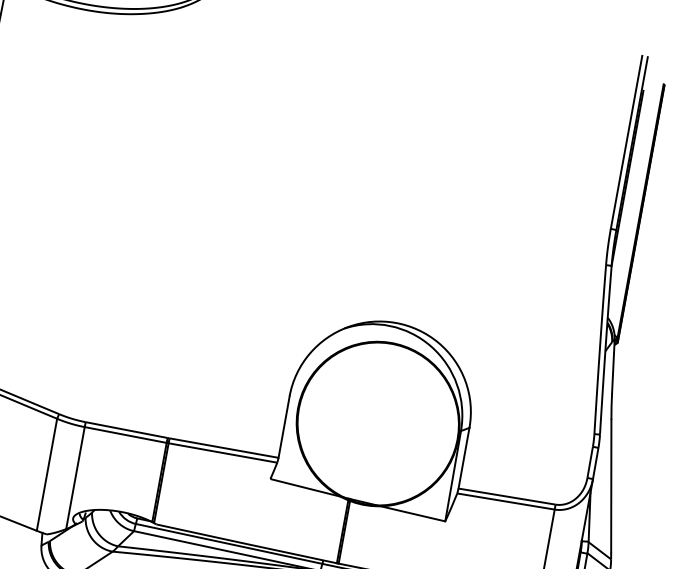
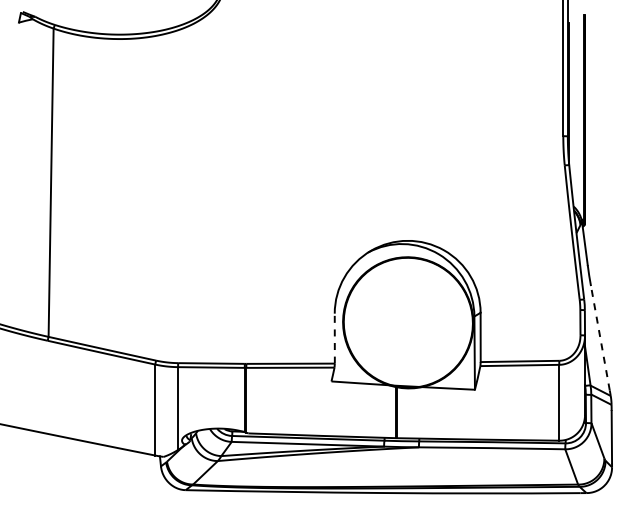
line: (283, 426) -> (334, 338), solid -> dashed
line: (611, 485) -> (600, 337), solid -> dashed

